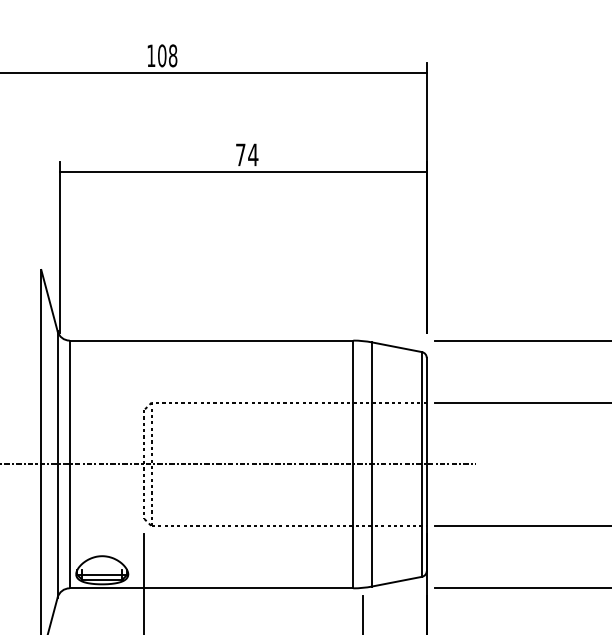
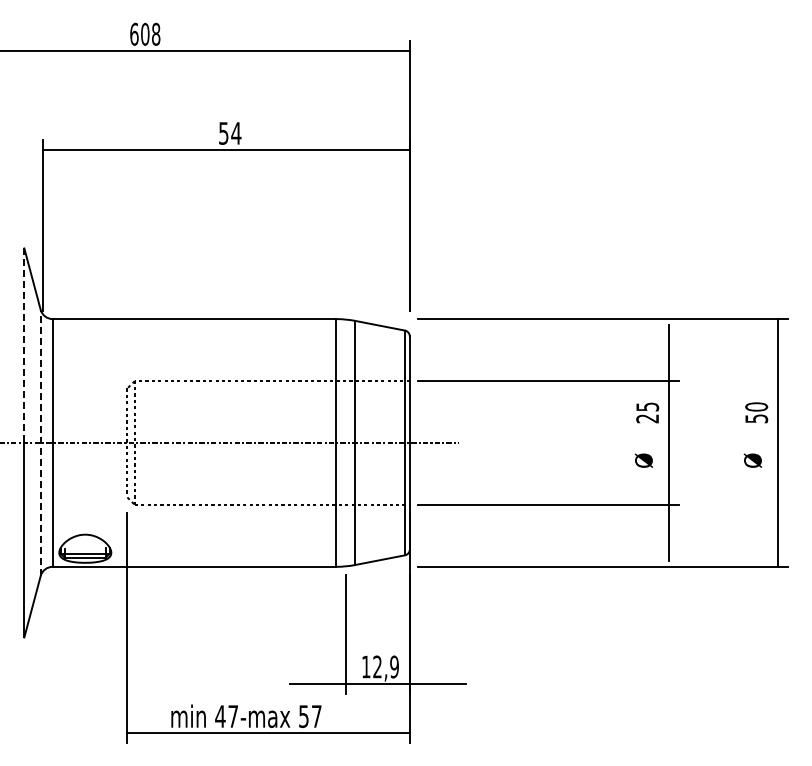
text: (151, 55) -> (134, 33), 108 -> 608
text: (240, 155) -> (223, 133), 74 -> 54
line: (41, 368) -> (24, 346), solid -> dashed
line: (57, 464) -> (40, 442), solid -> dashed

